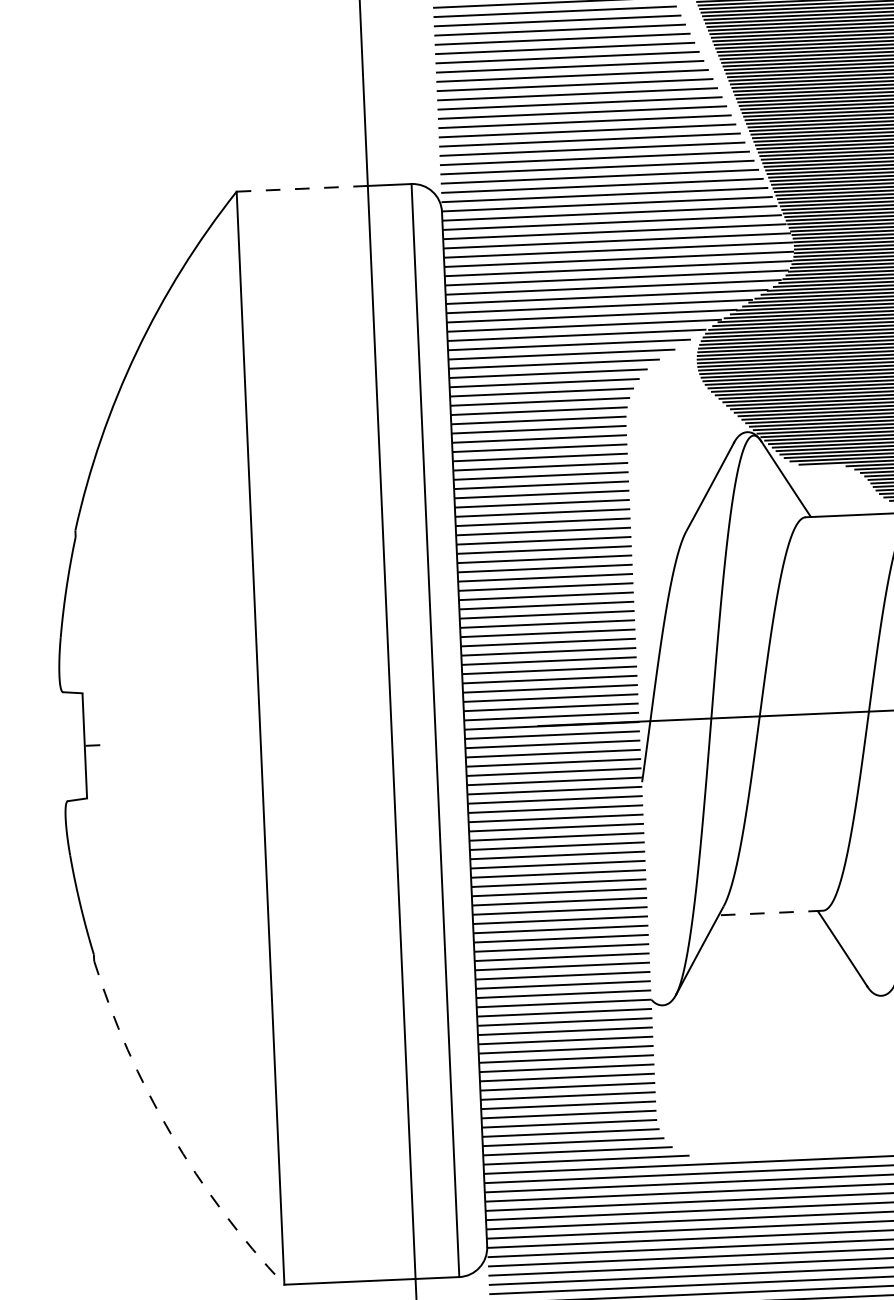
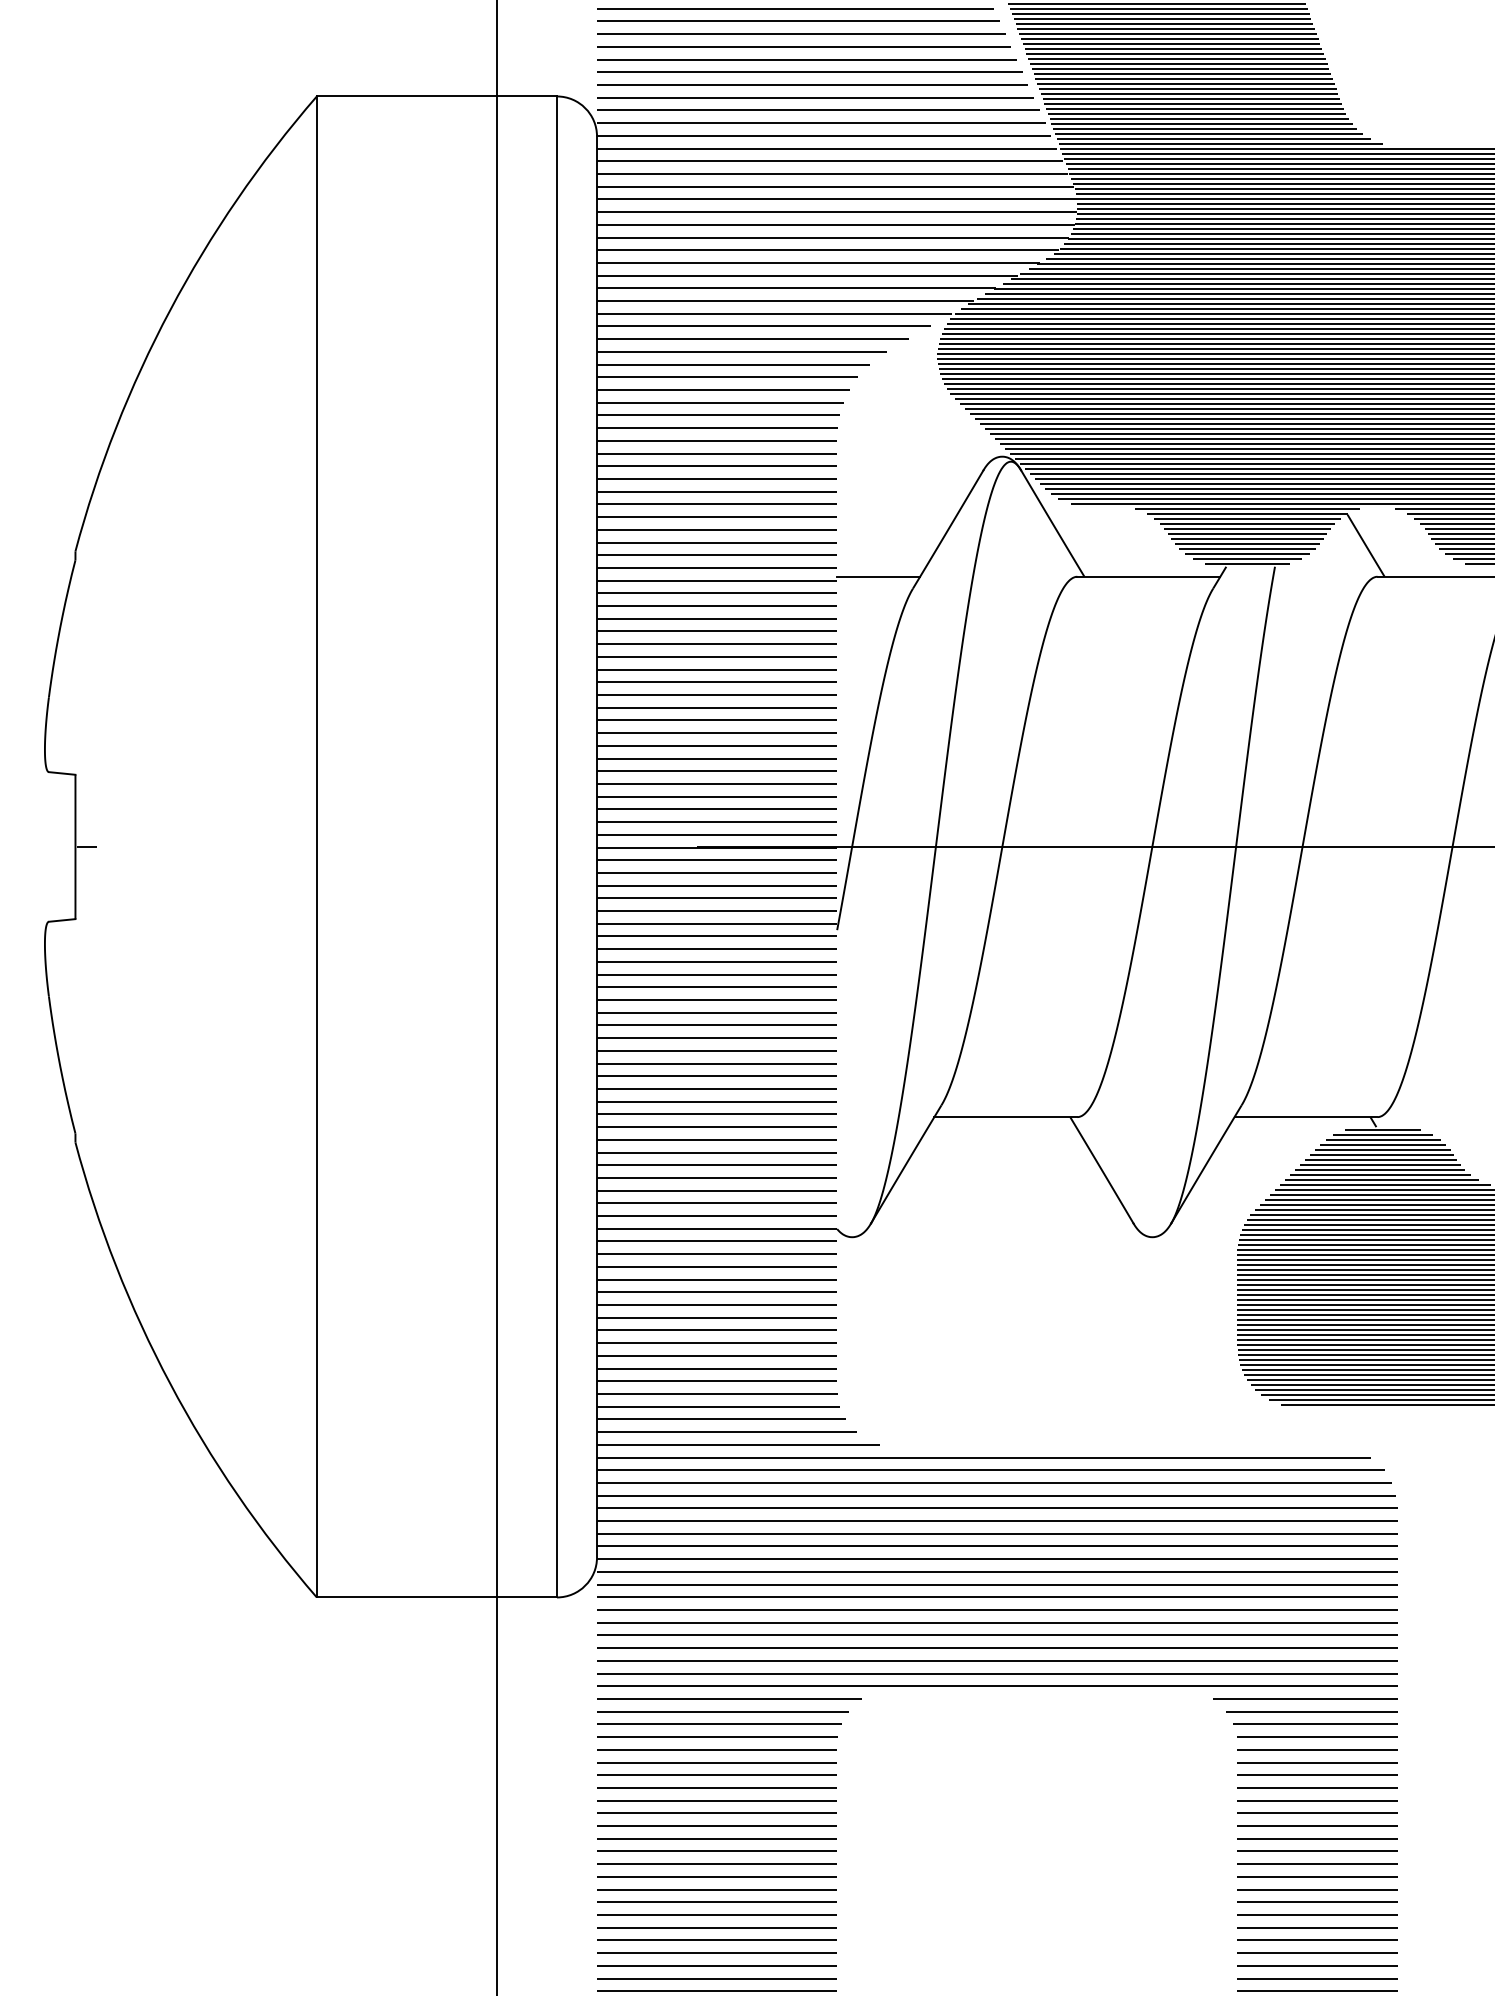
line: (301, 188) -> (406, 96), dashed -> solid
line: (660, 523) -> (878, 576), added
line: (770, 913) -> (1005, 1117), dashed -> solid
arc: (171, 1133) -> (170, 1383), dashed -> solid

